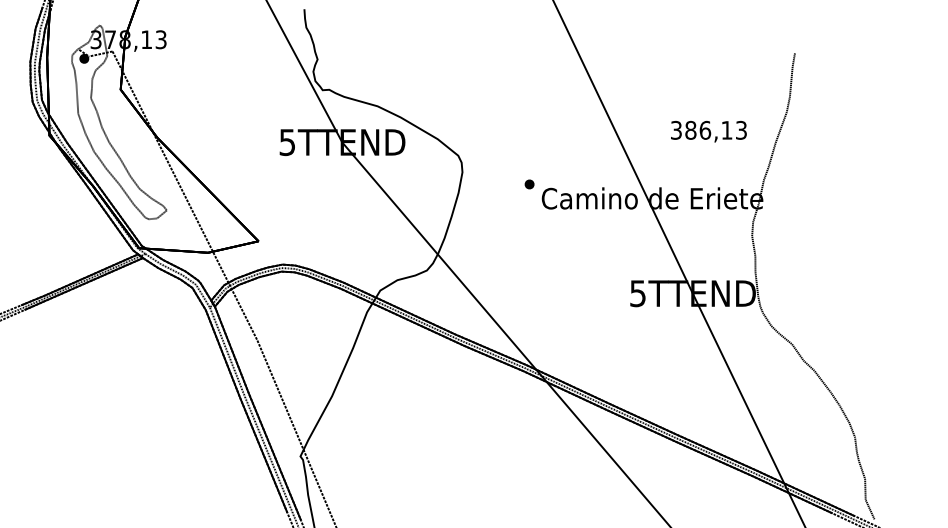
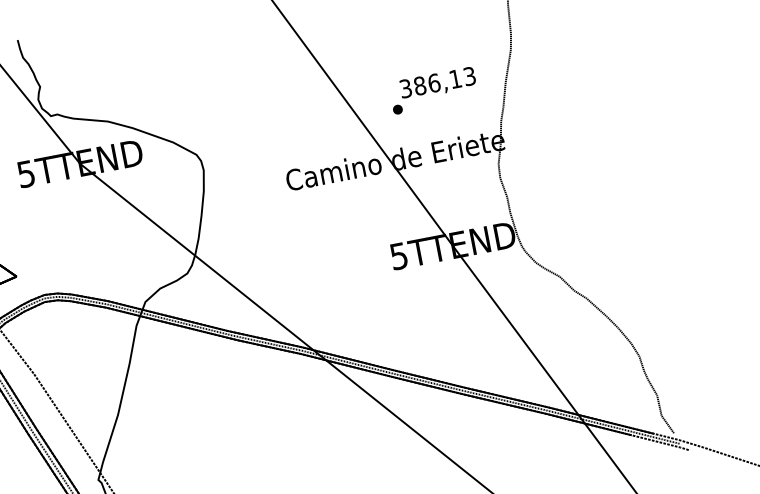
part: (529, 184) -> (397, 109), moved

